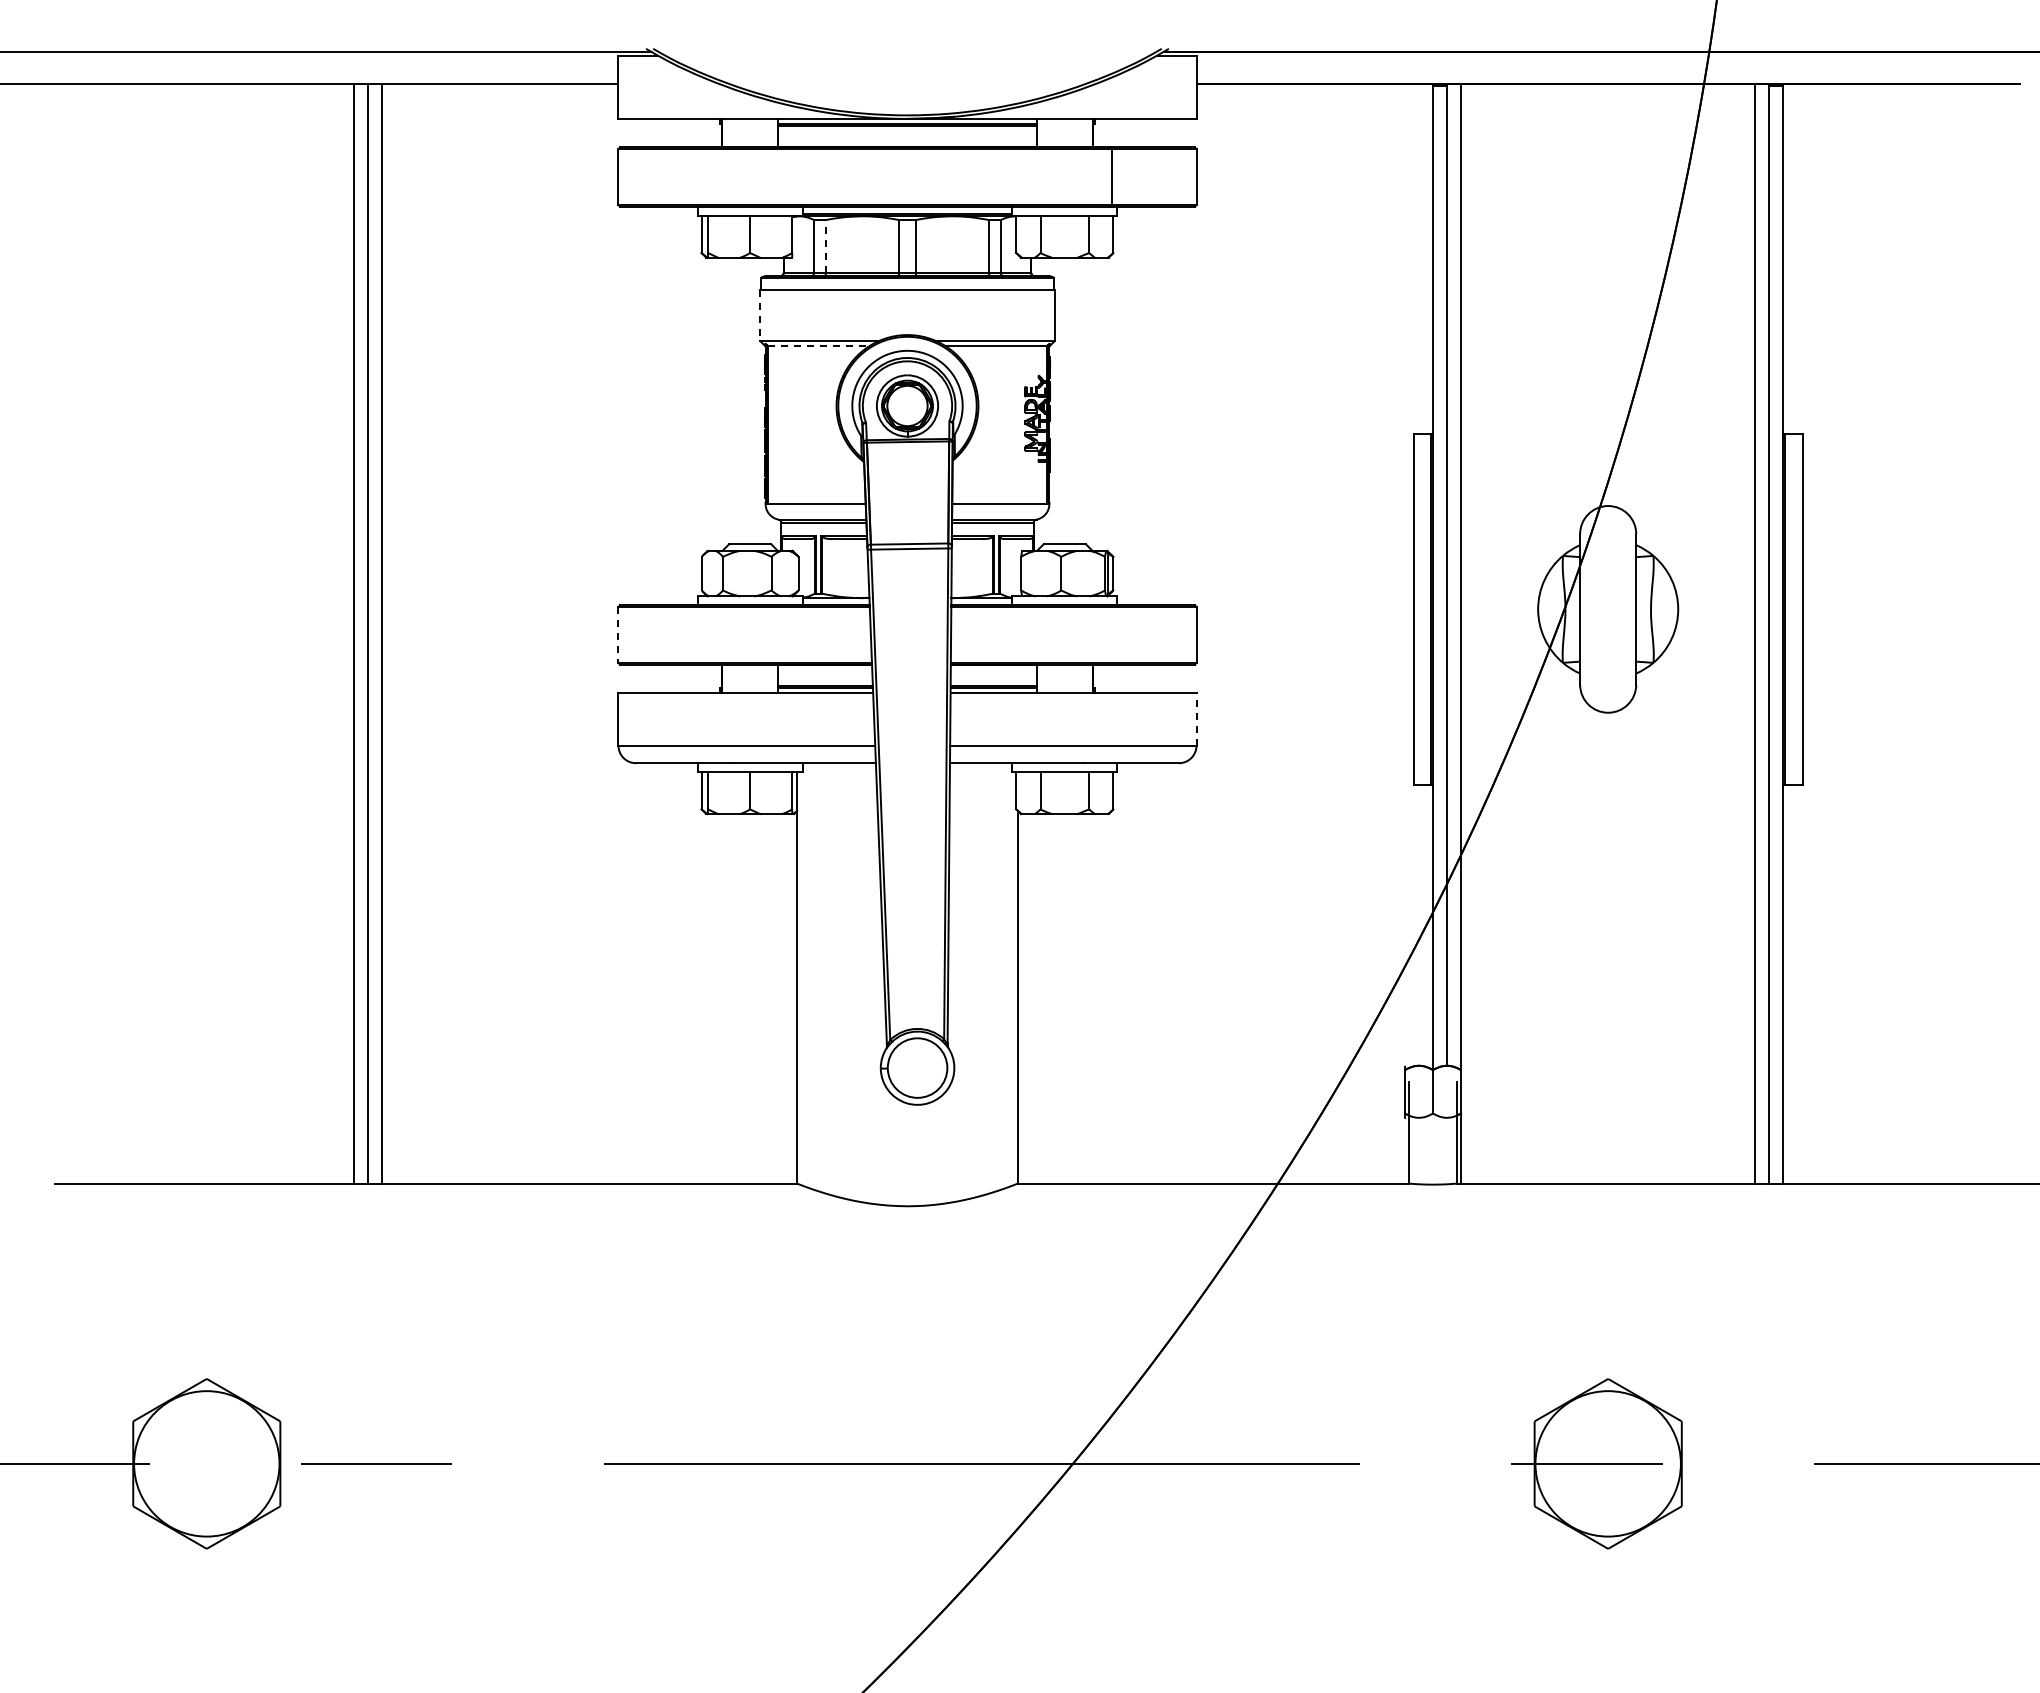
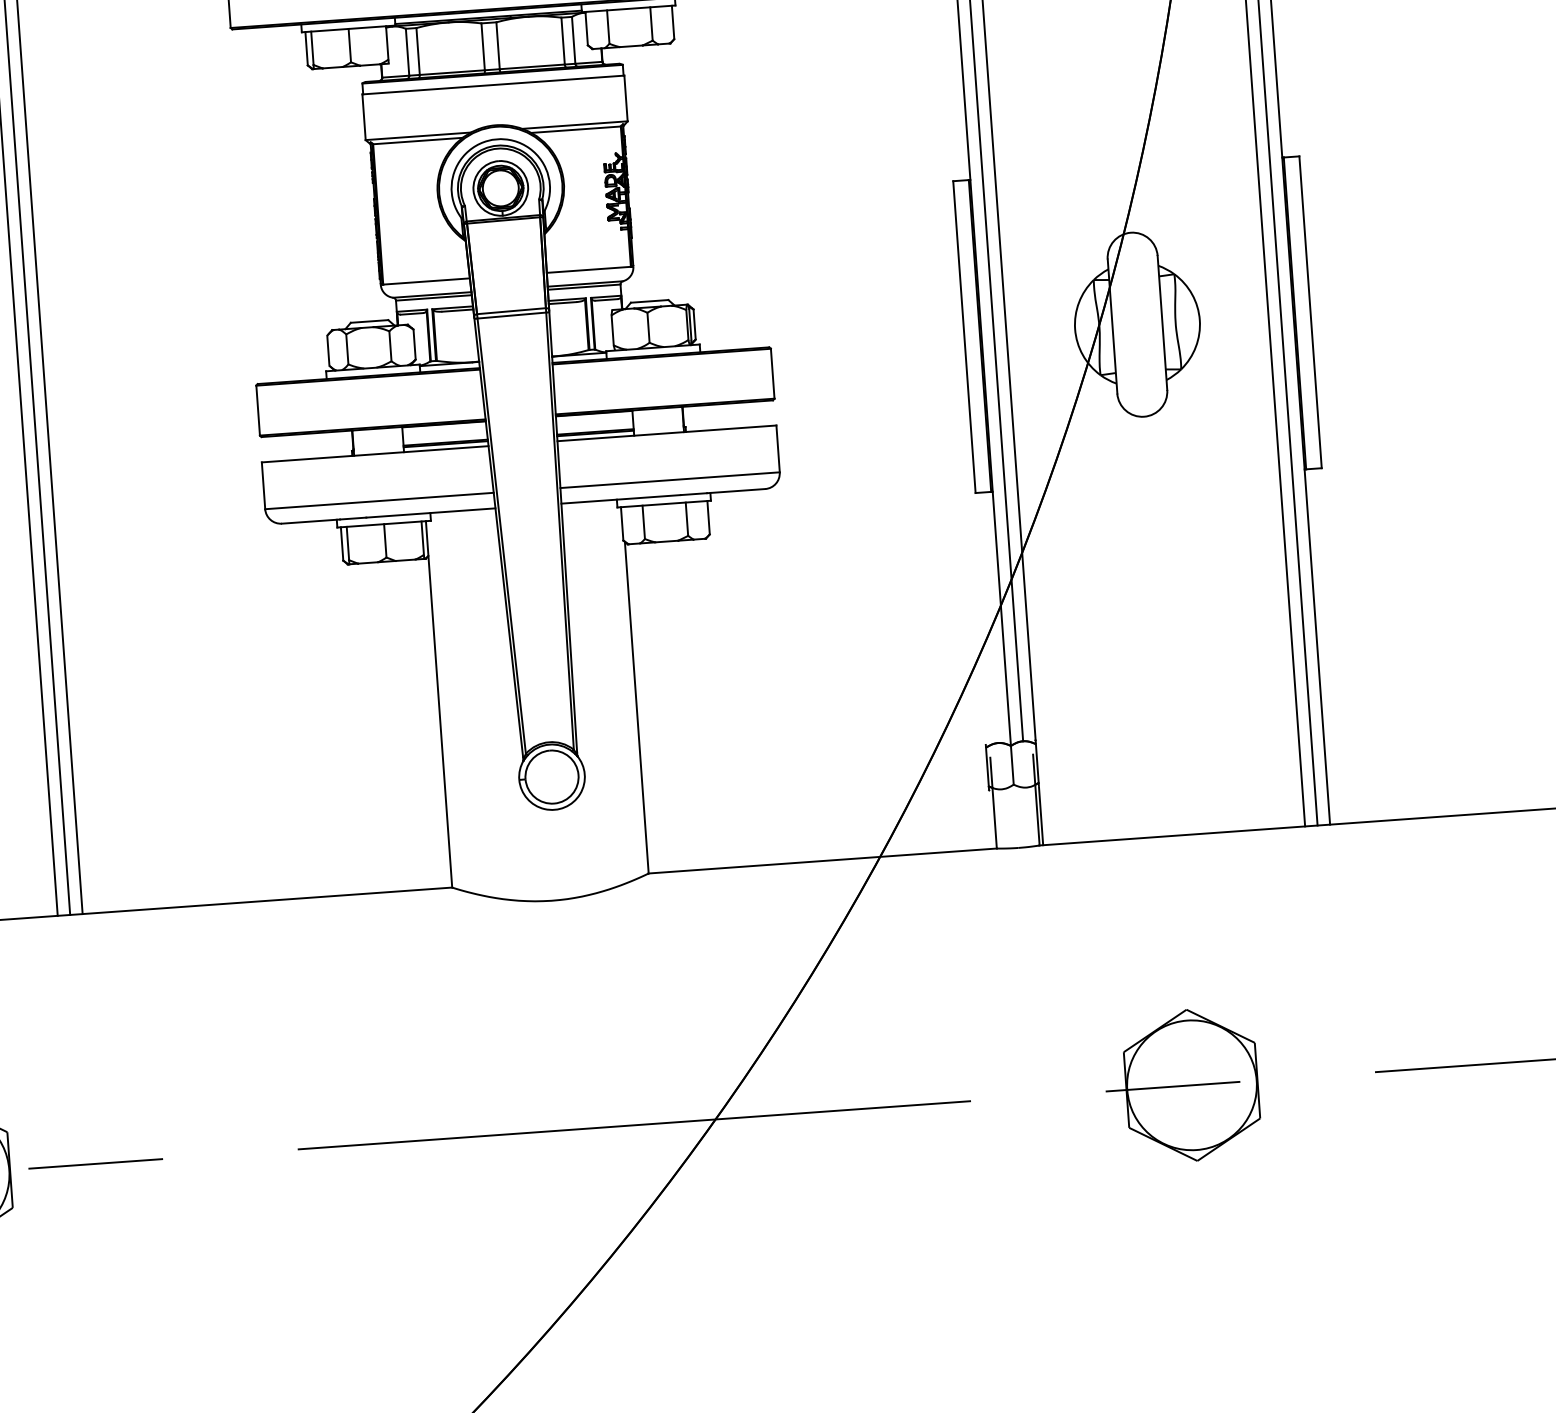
line: (826, 245) -> (418, 50), dashed -> solid
line: (760, 315) -> (364, 117), dashed -> solid
line: (819, 346) -> (418, 141), dashed -> solid
line: (618, 635) -> (258, 411), dashed -> solid
line: (1196, 718) -> (777, 448), dashed -> solid

